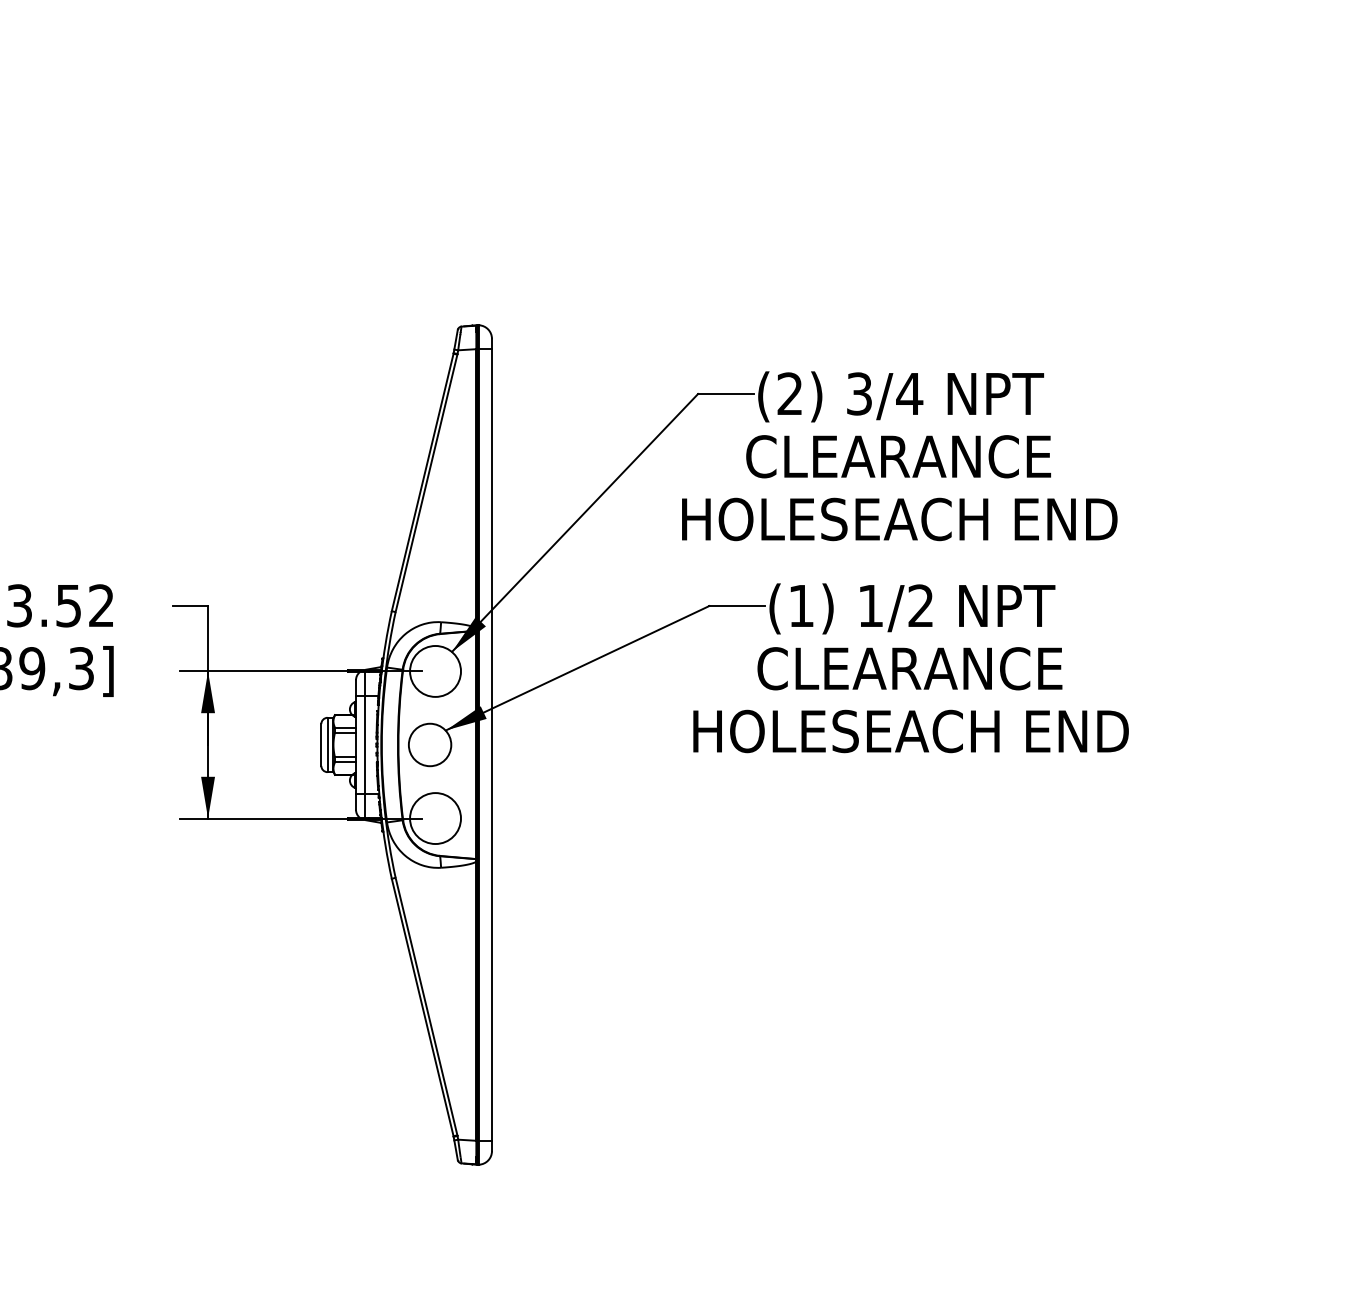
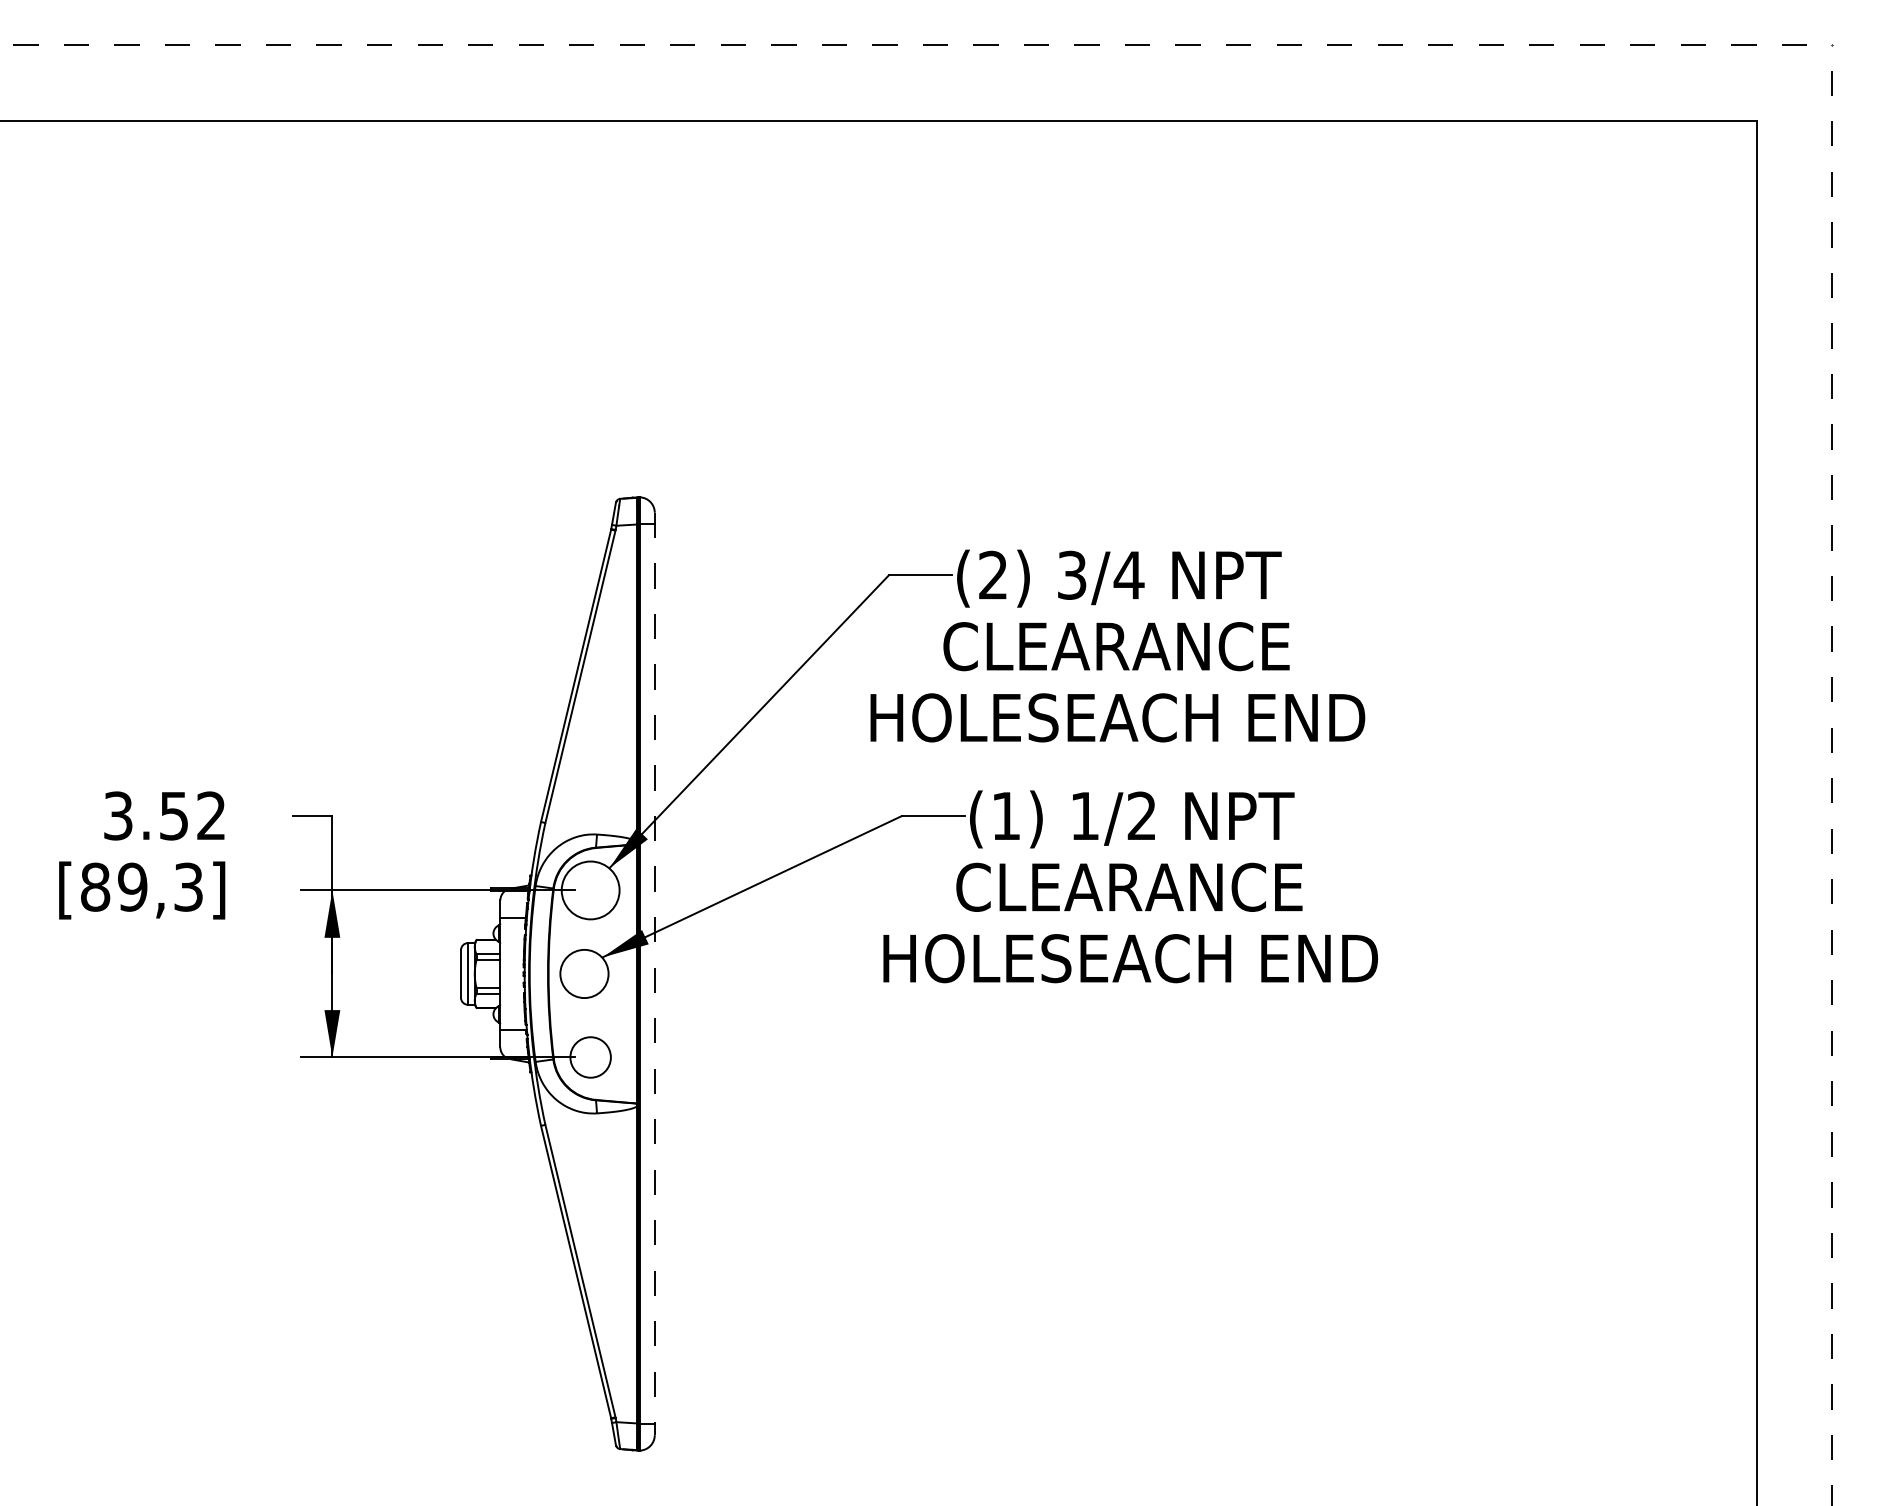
line: (364, 744) -> (510, 973), removed
line: (491, 745) -> (654, 974), solid -> dashed
circle: (435, 818) -> (590, 1057), size x0.7

